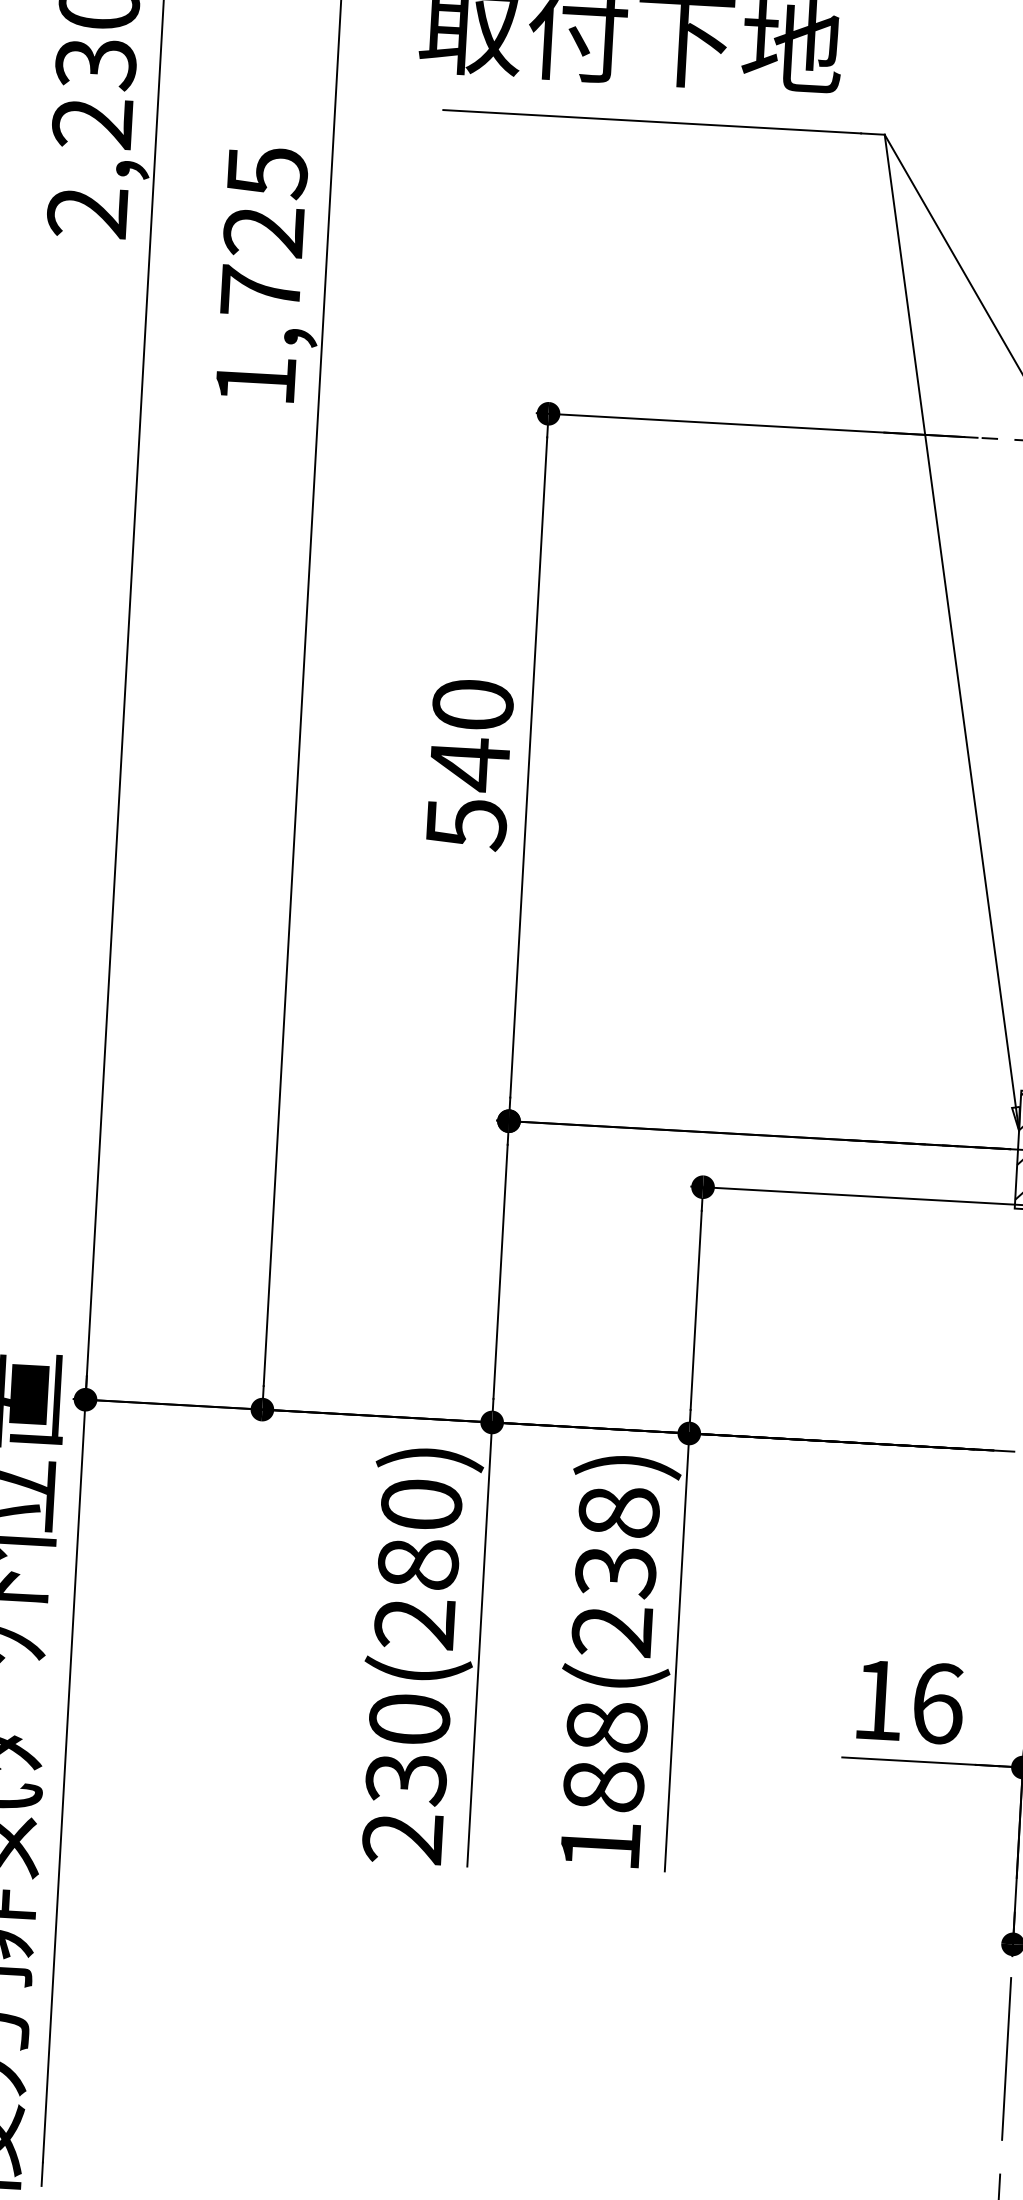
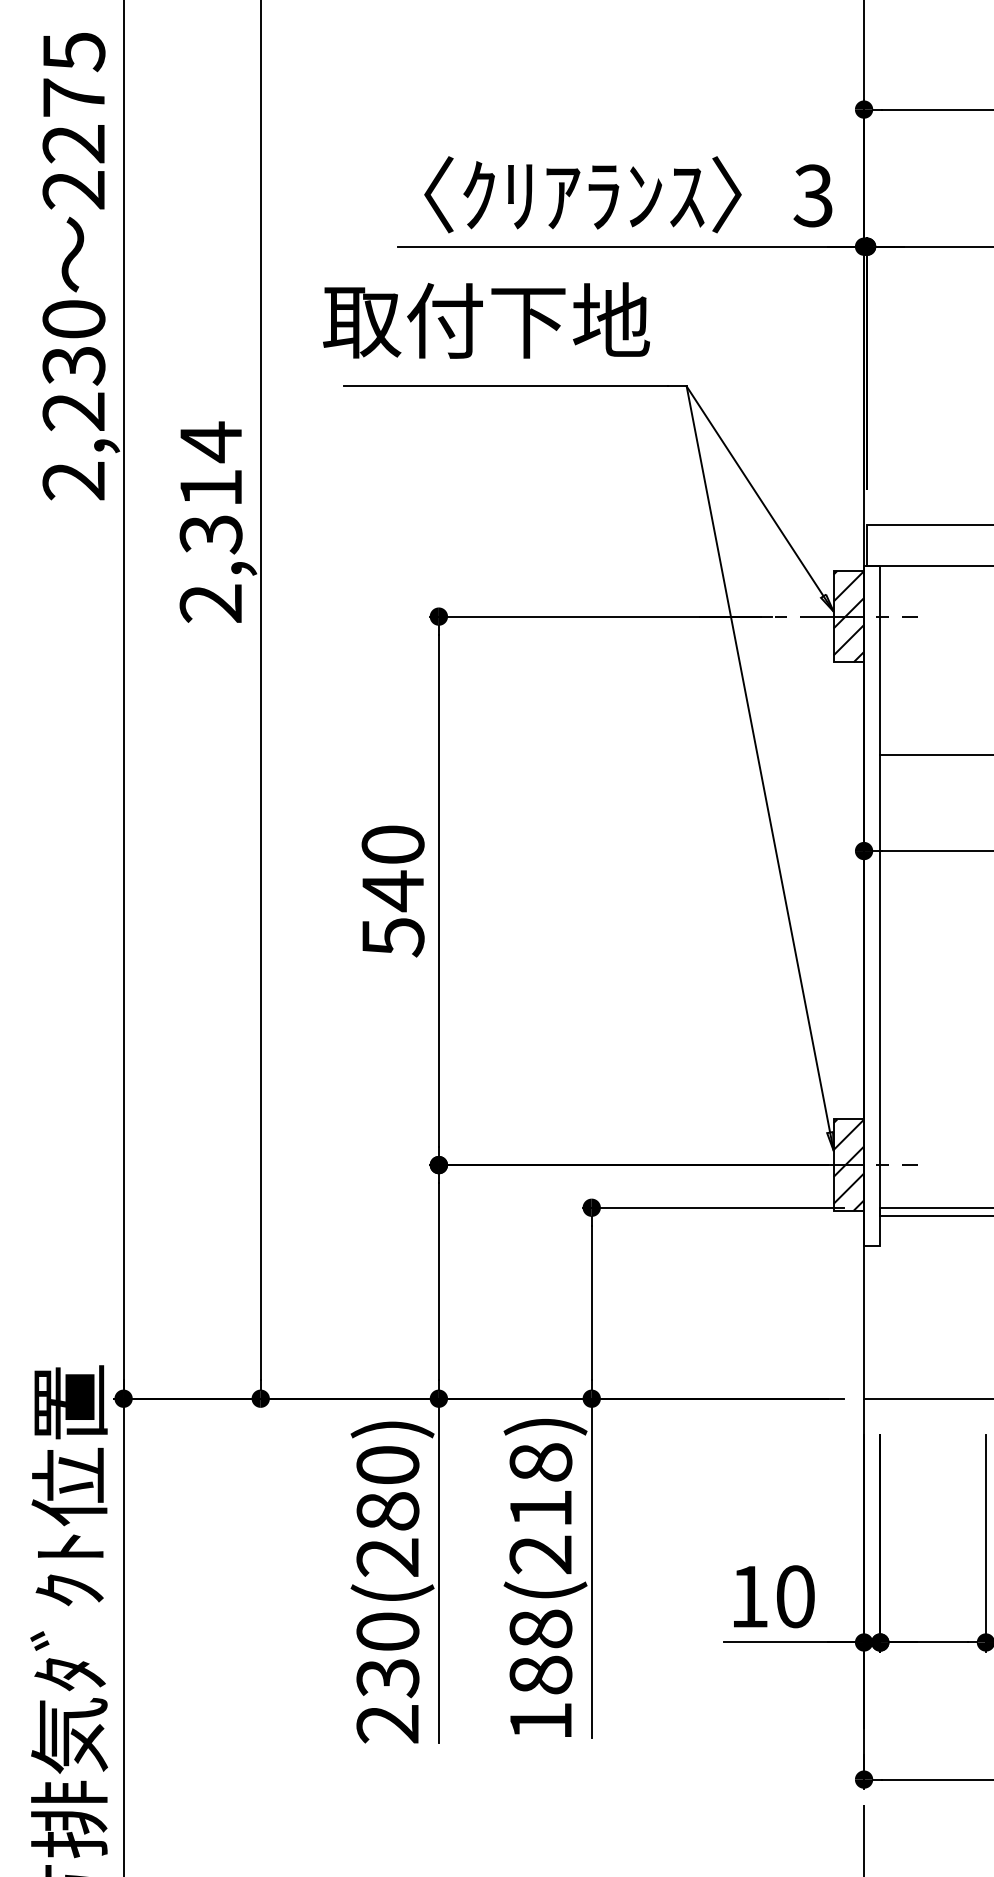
text: (260, 274) -> (210, 521), 1,725 -> 2,314
text: (615, 1572) -> (540, 1509), 188(238) -> 188(218)
text: (939, 1703) -> (796, 1596), 16 -> 10

